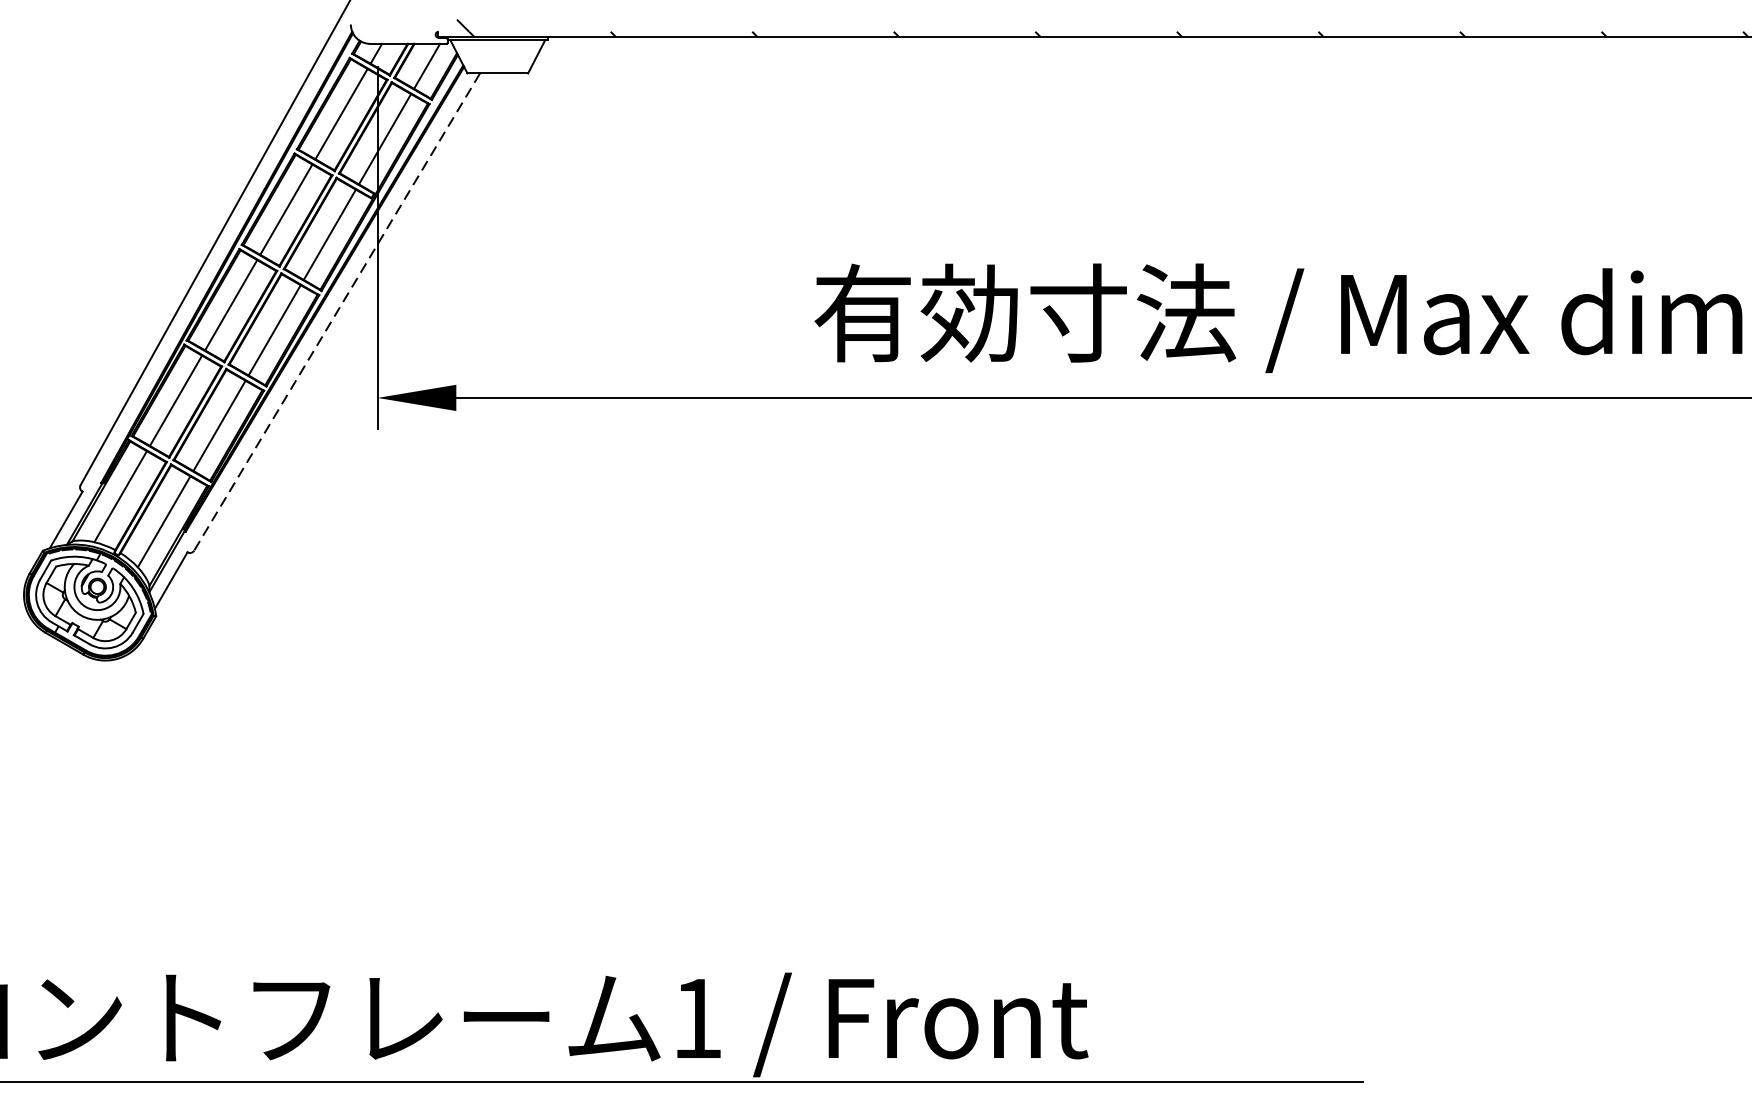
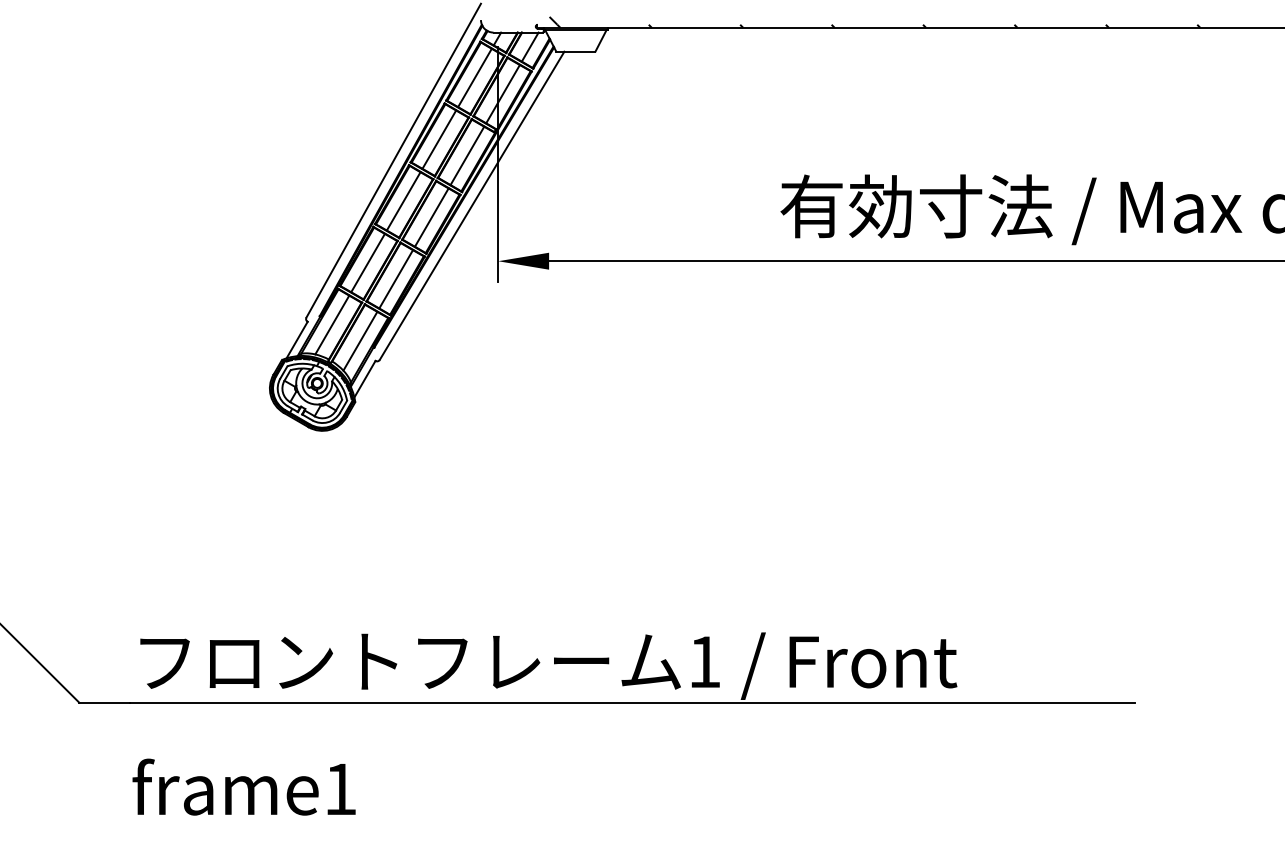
line: (337, 311) -> (472, 205), dashed -> solid

